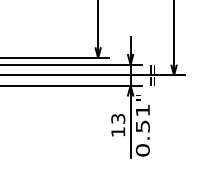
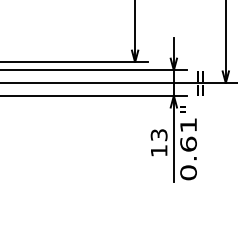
text: (142, 125) -> (188, 143), 0.51 -> 0.61

